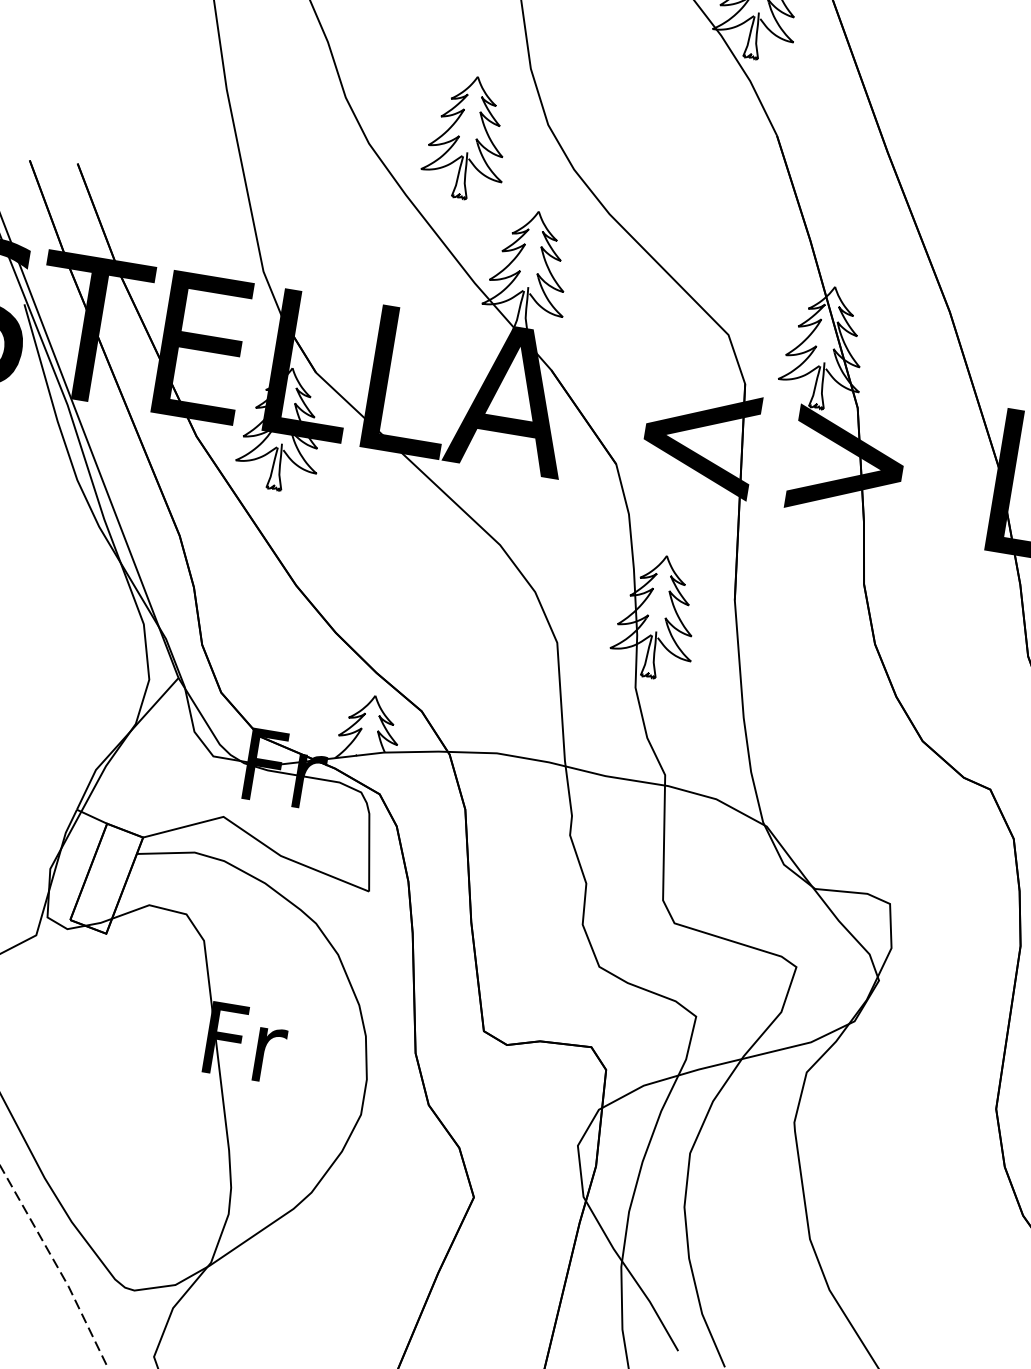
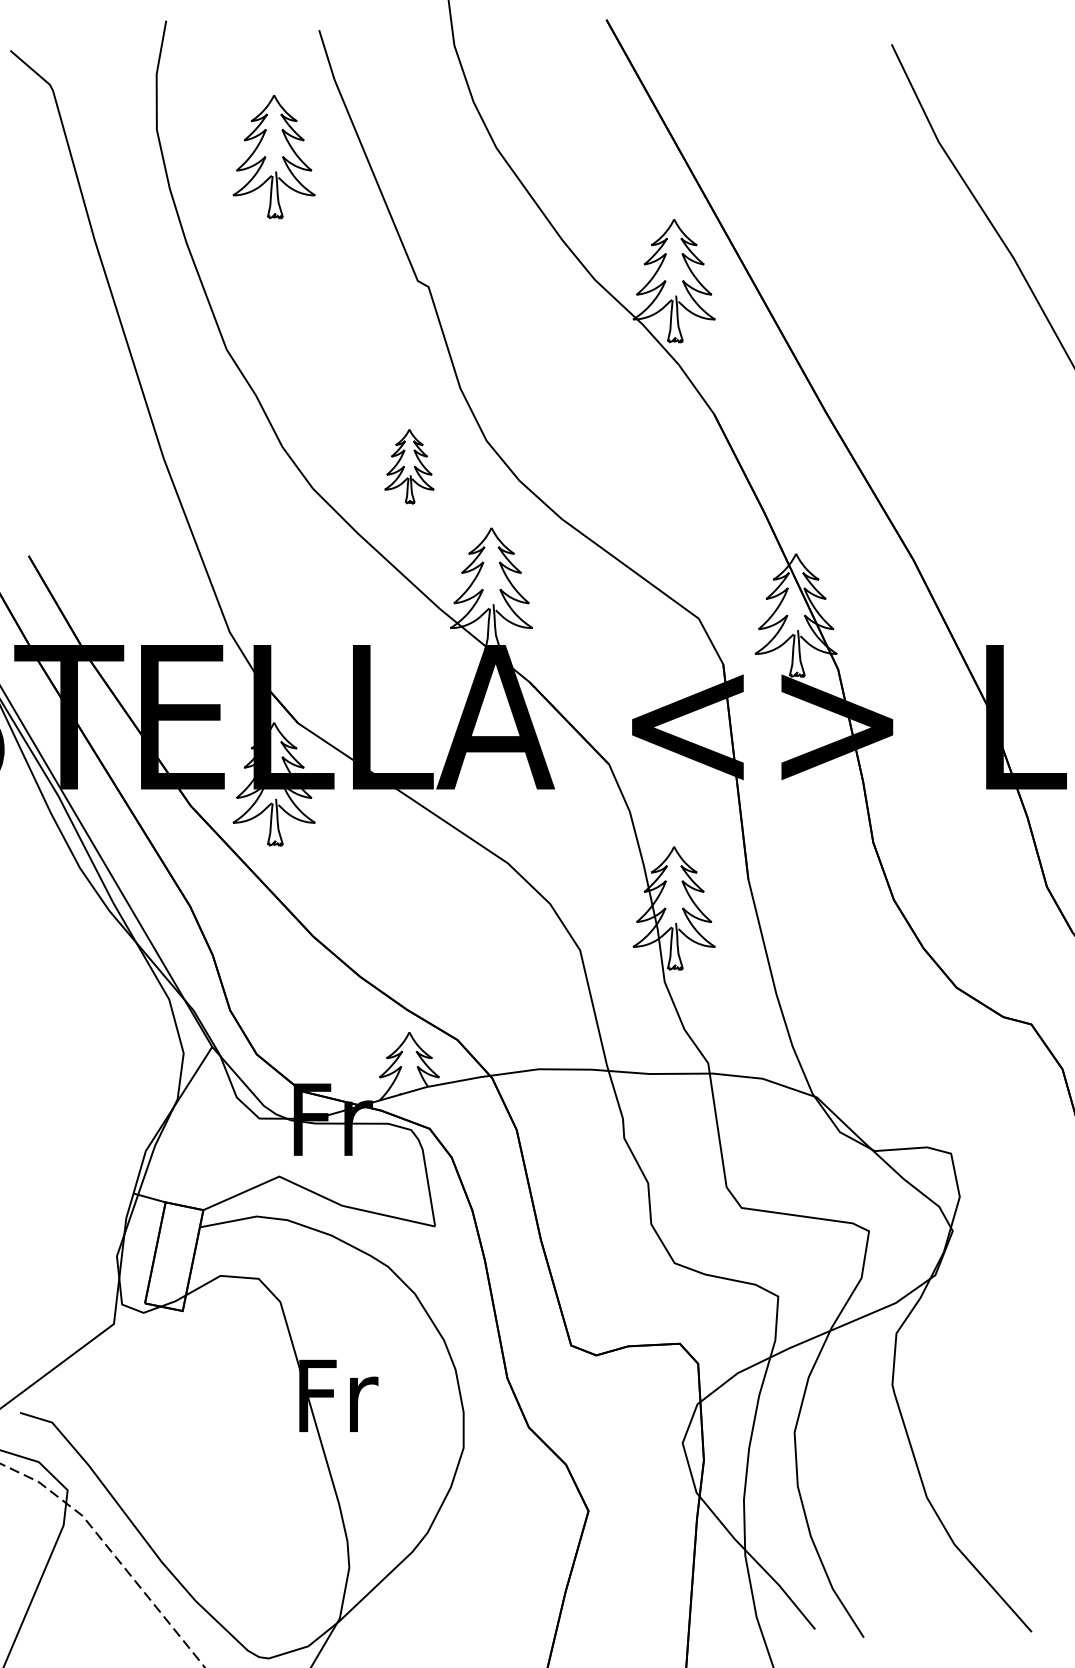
part: (467, 137) -> (409, 466), size x0.6

